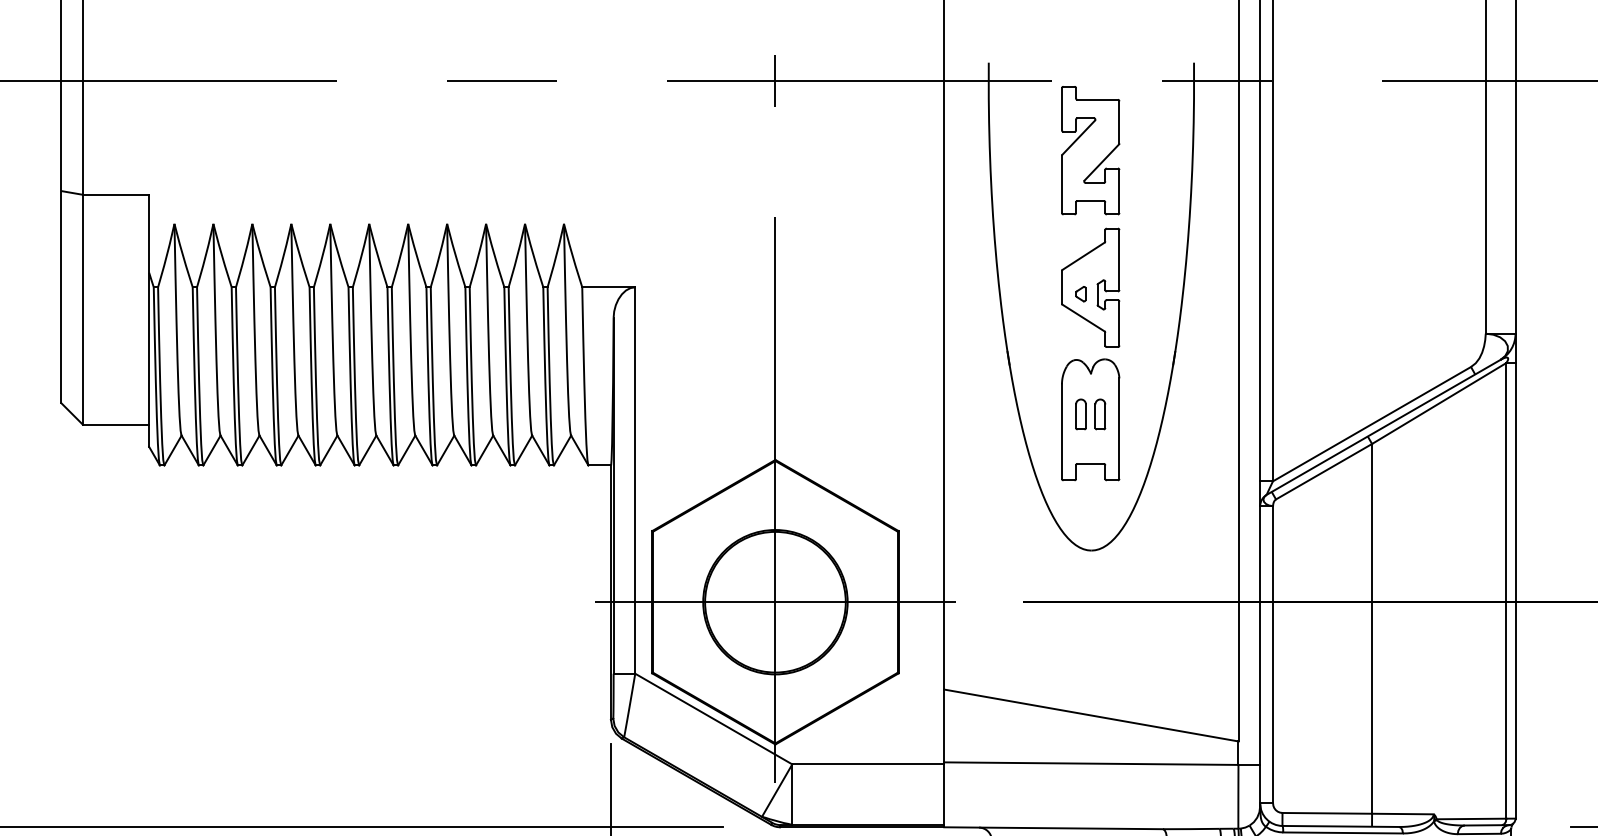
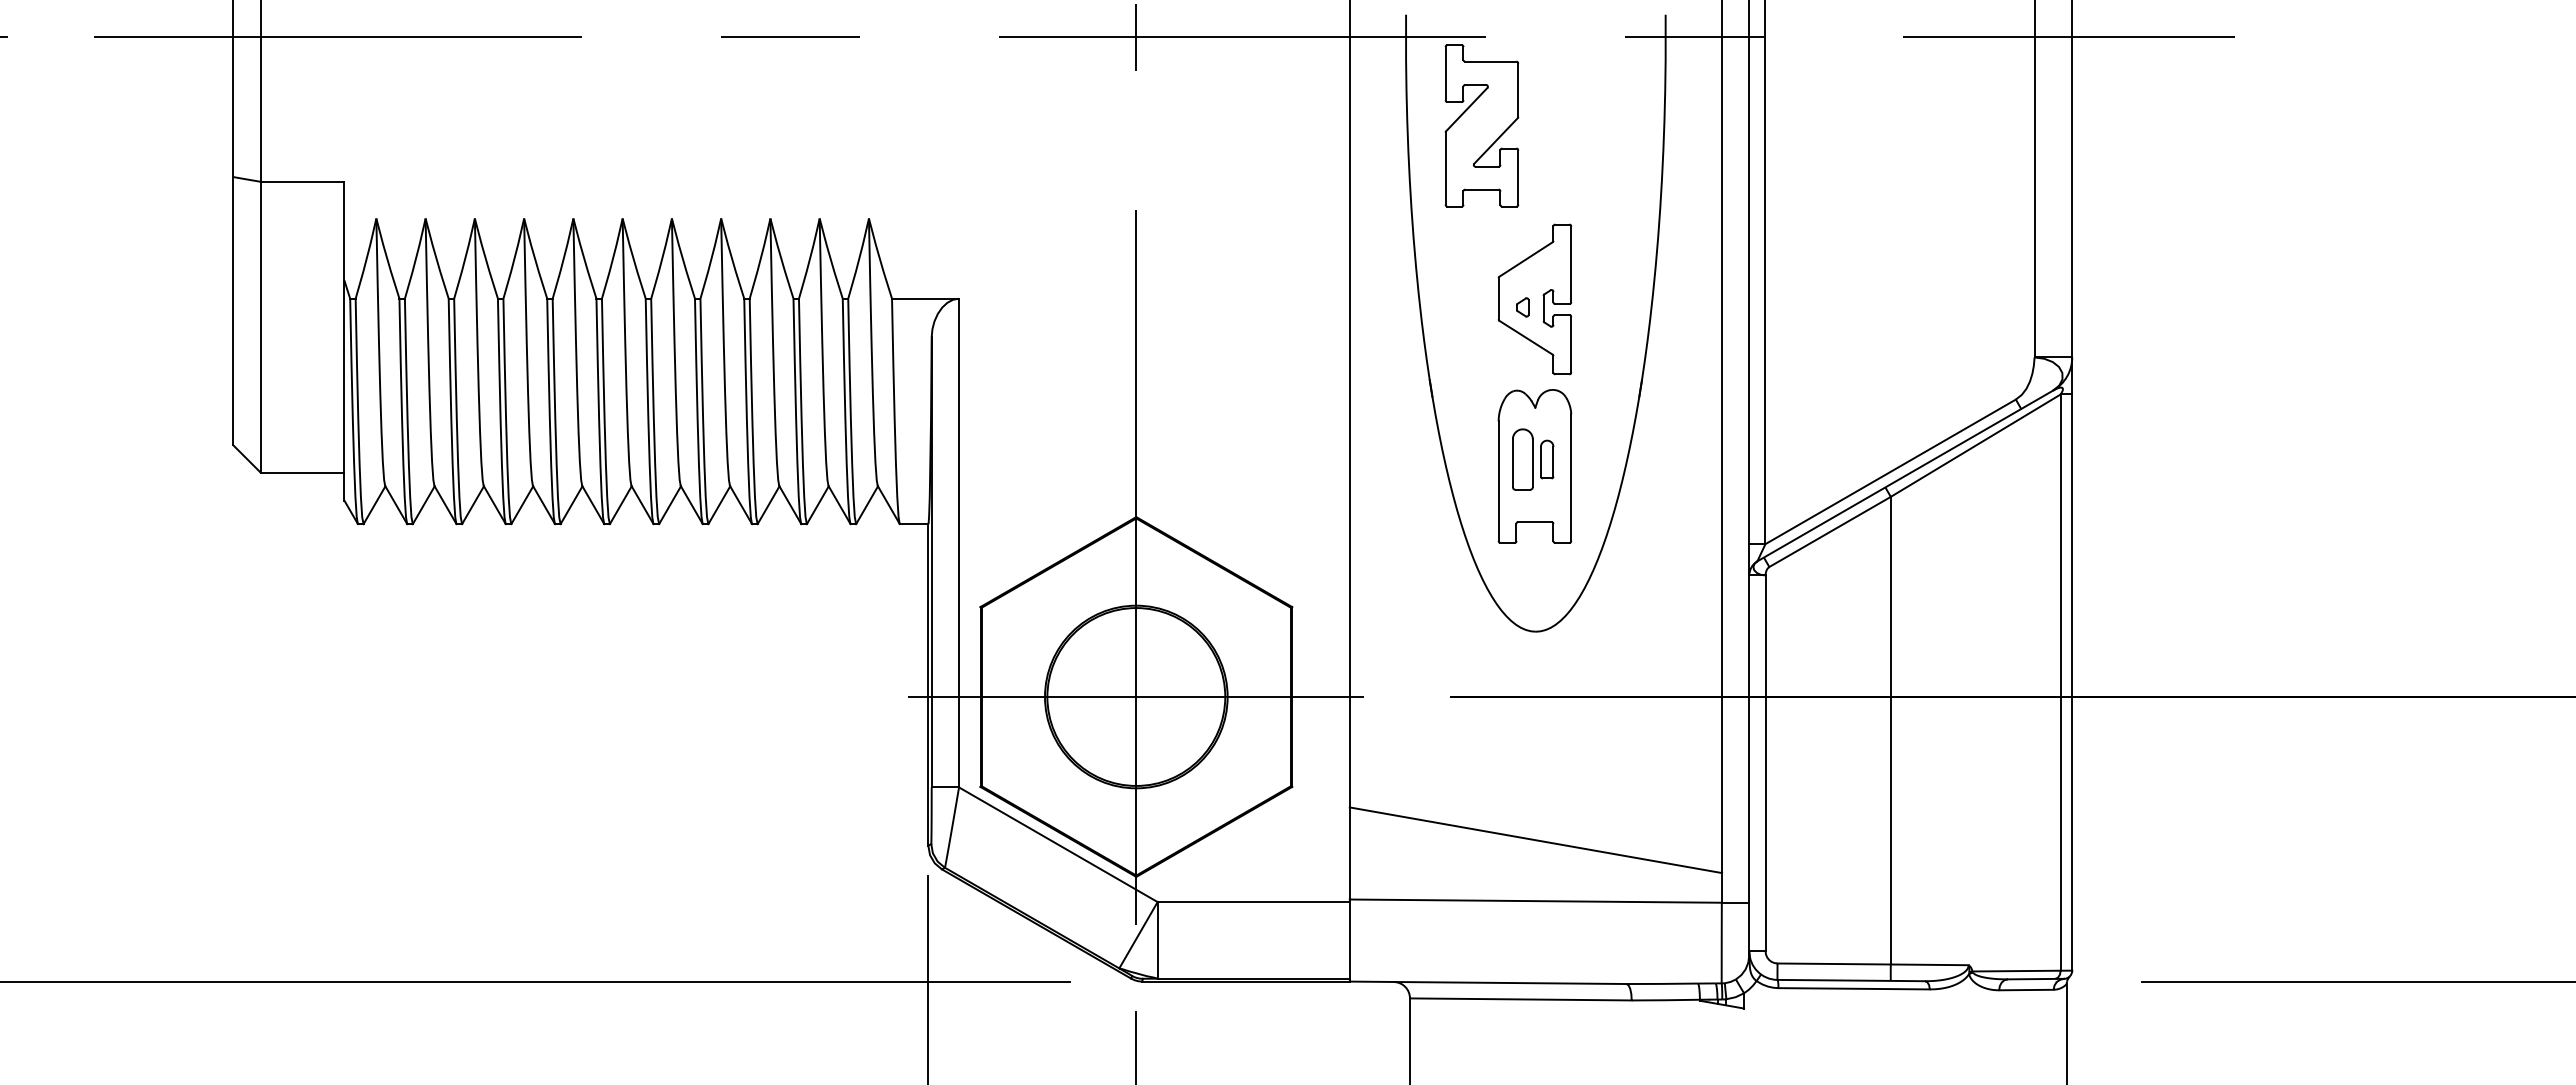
part: (1090, 150) -> (1481, 125), moved
part: (1080, 414) -> (1522, 459), size x1.6

